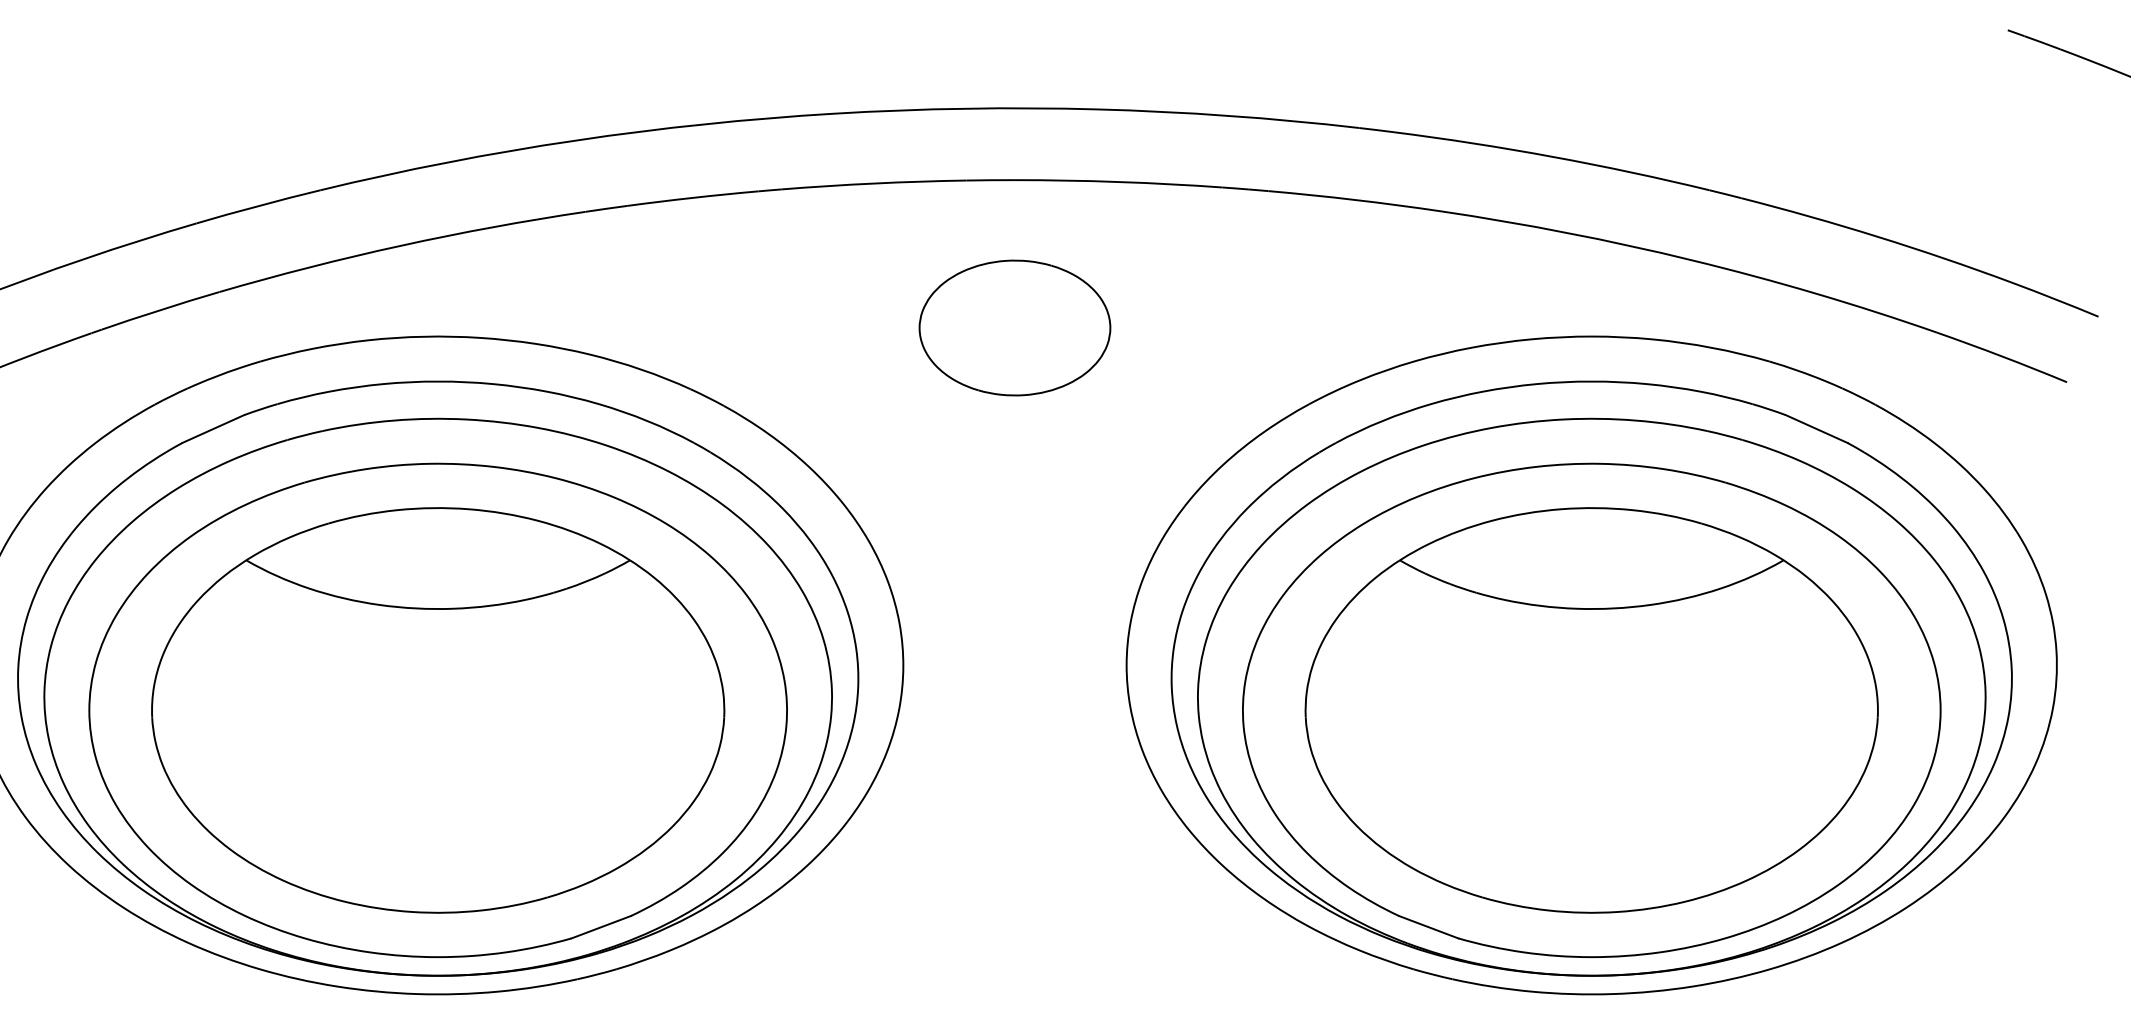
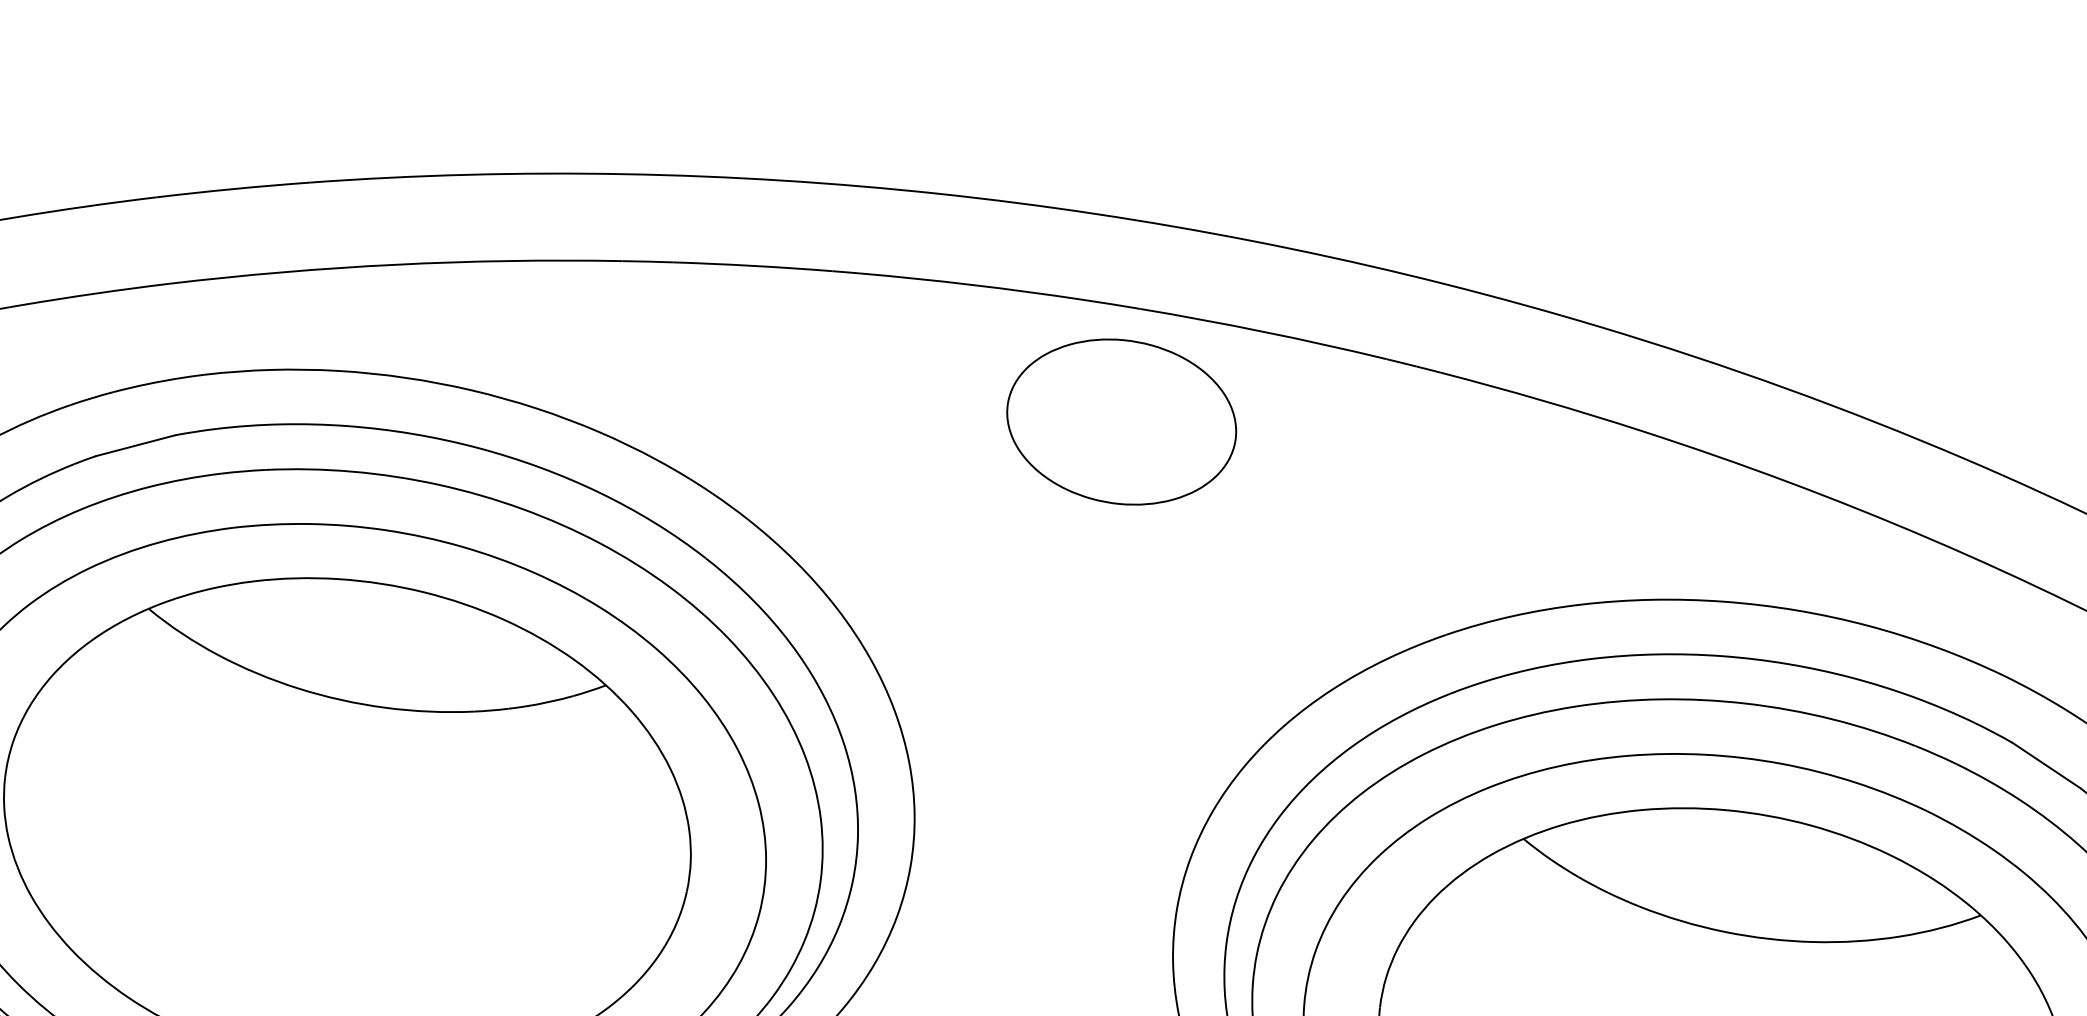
part: (1014, 327) -> (1121, 421), moved

